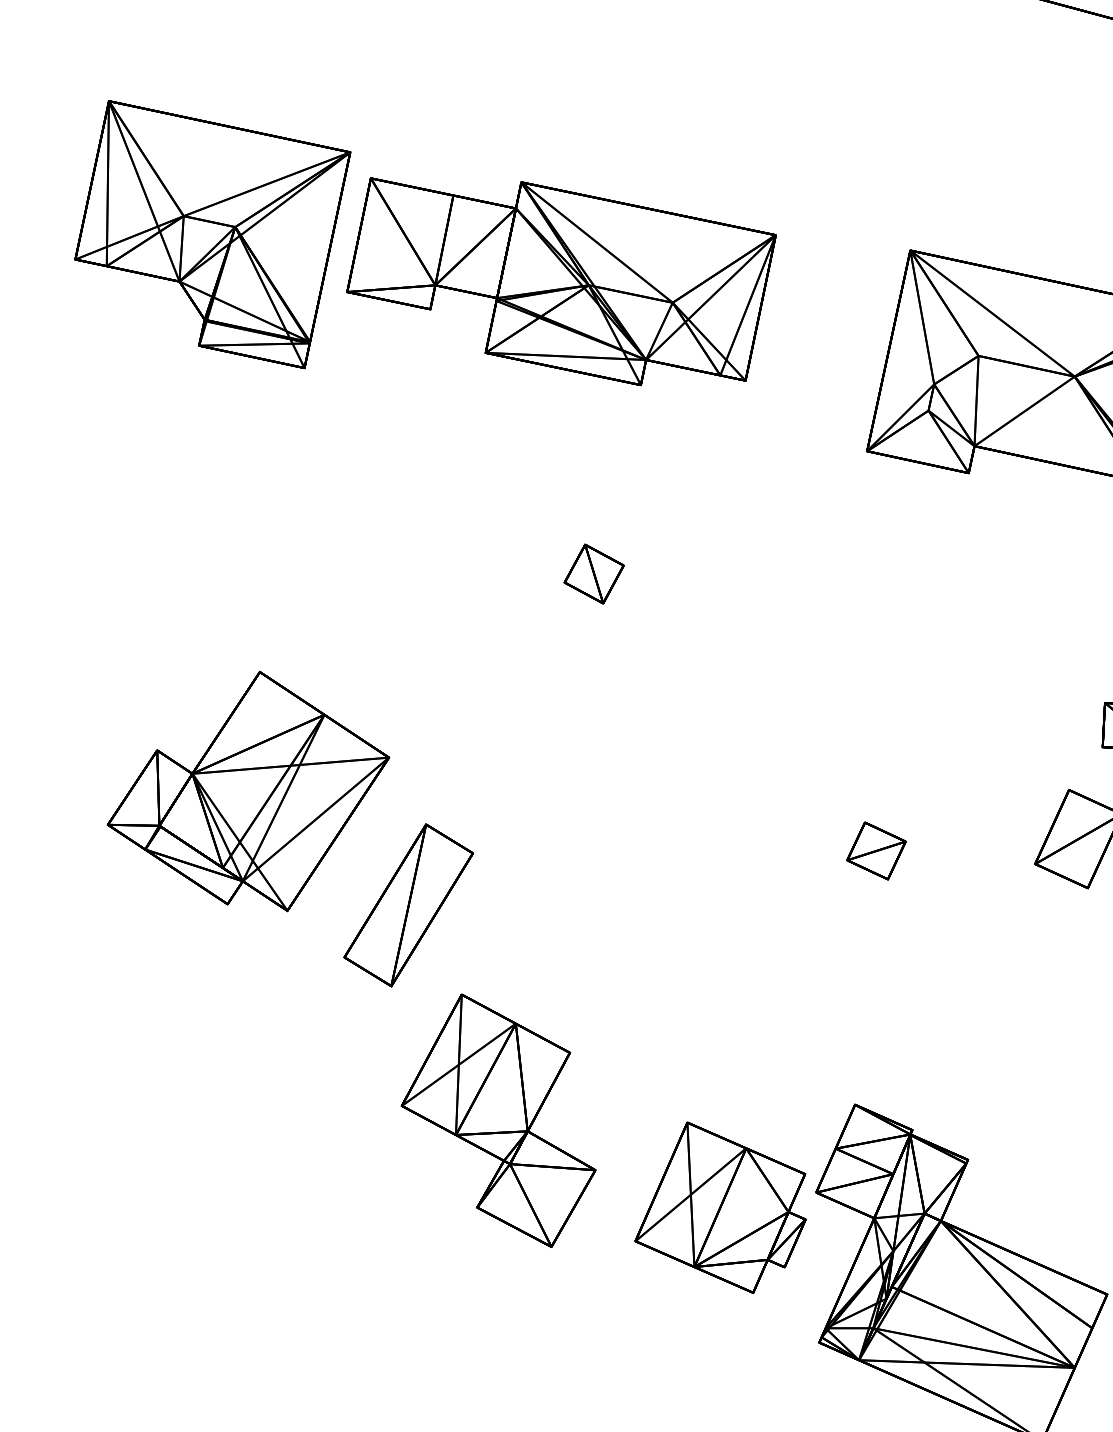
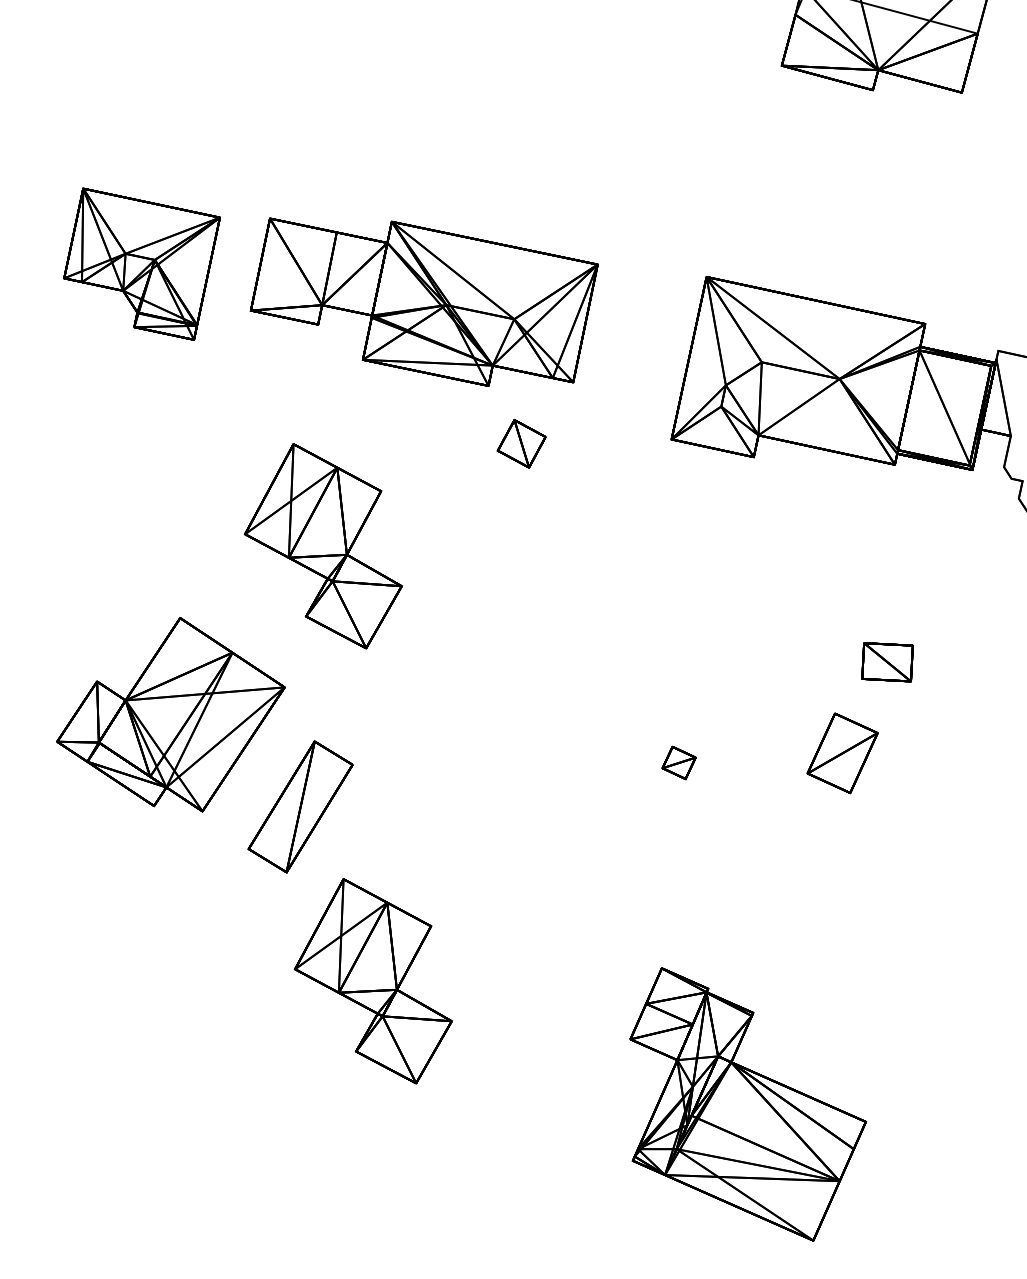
part: (212, 235) -> (141, 264), size x0.7
part: (593, 573) -> (521, 443), moved
part: (436, 583) -> (323, 546), added
part: (875, 850) -> (678, 762), size x0.7
part: (721, 1207) -> (553, 1051), removed

